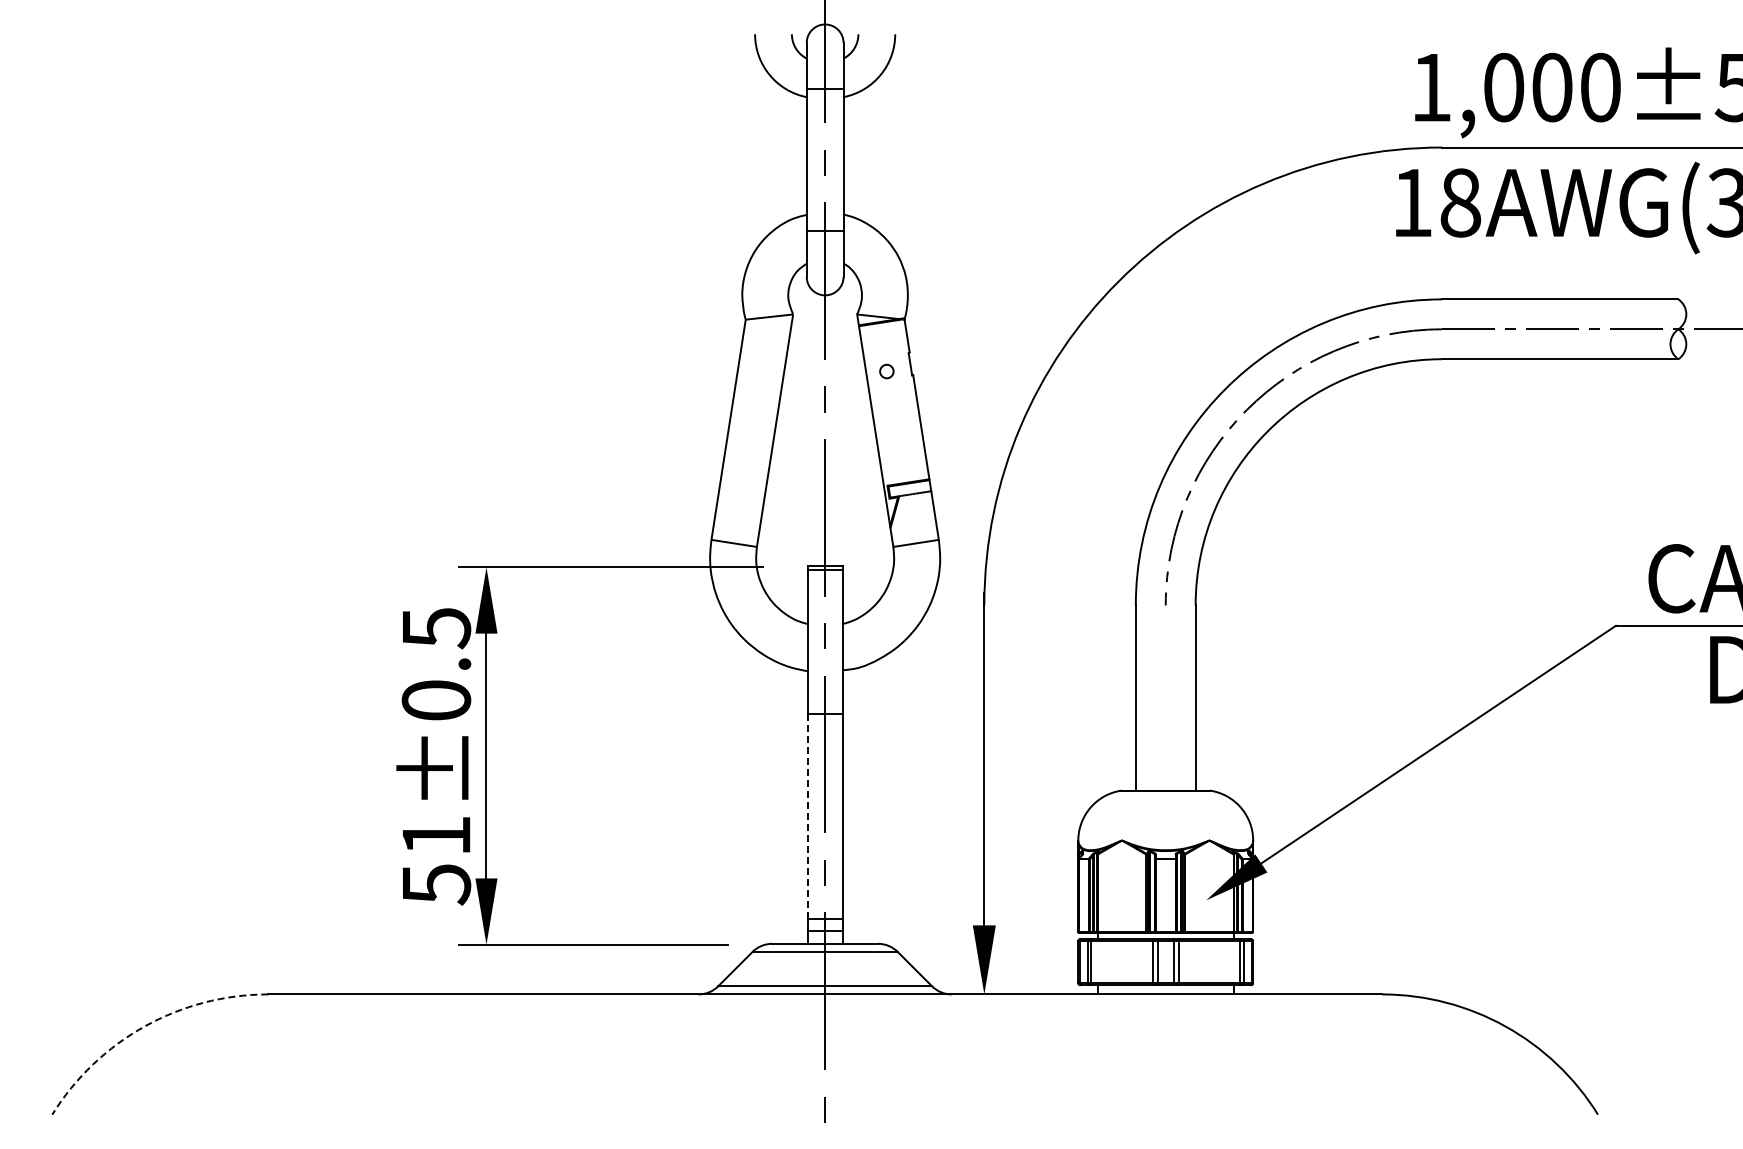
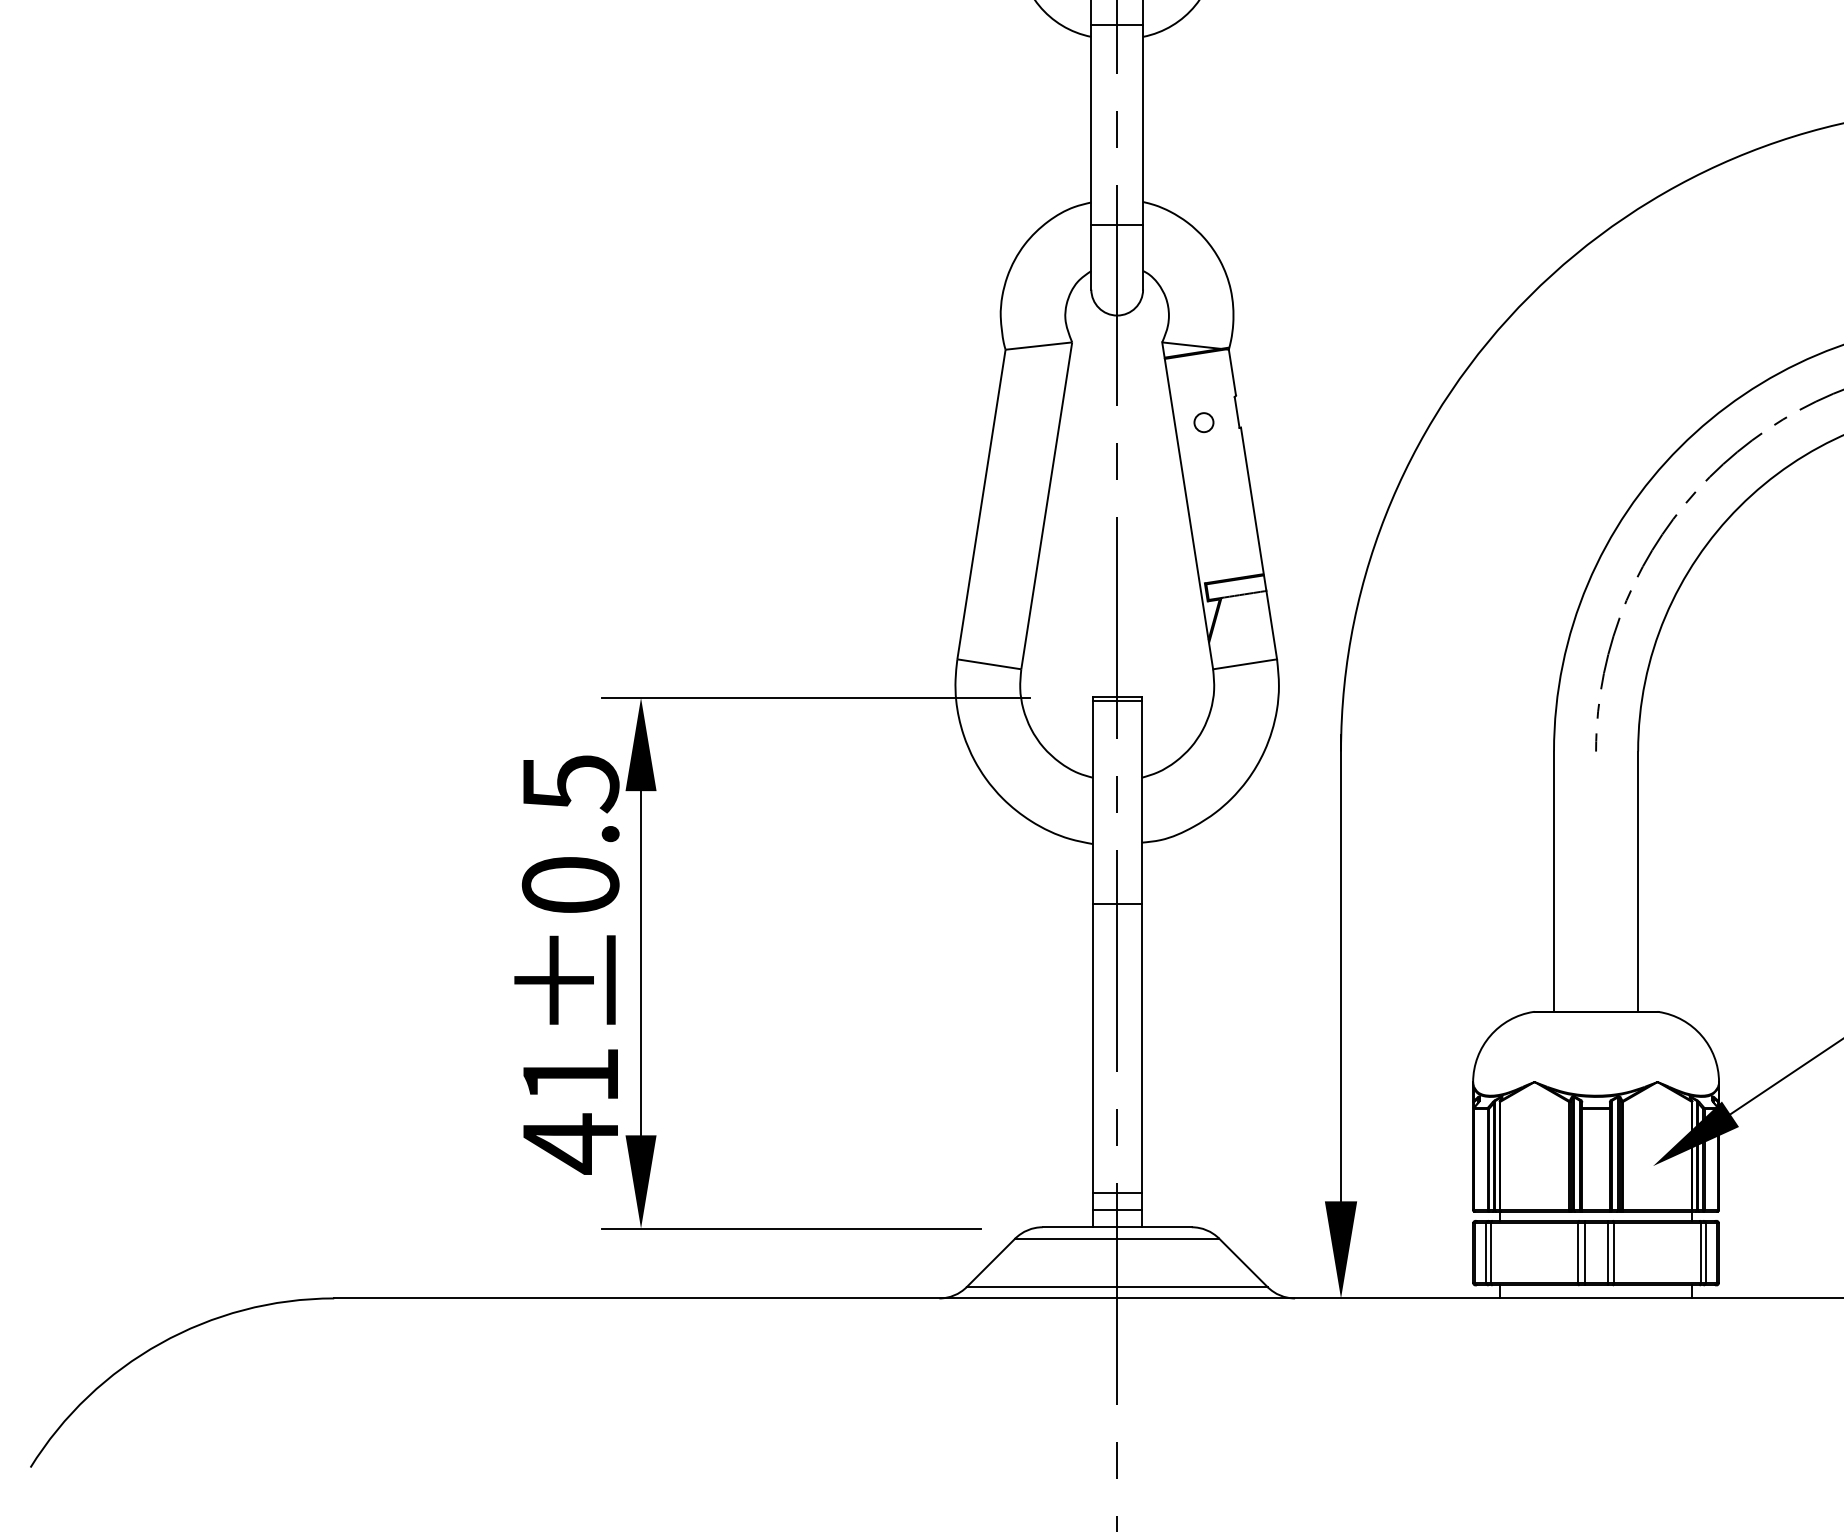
line: (807, 816) -> (1092, 1048), dashed -> solid
text: (437, 884) -> (572, 1143), 51±0.5 -> 41±0.5
arc: (144, 1026) -> (160, 1343), dashed -> solid

